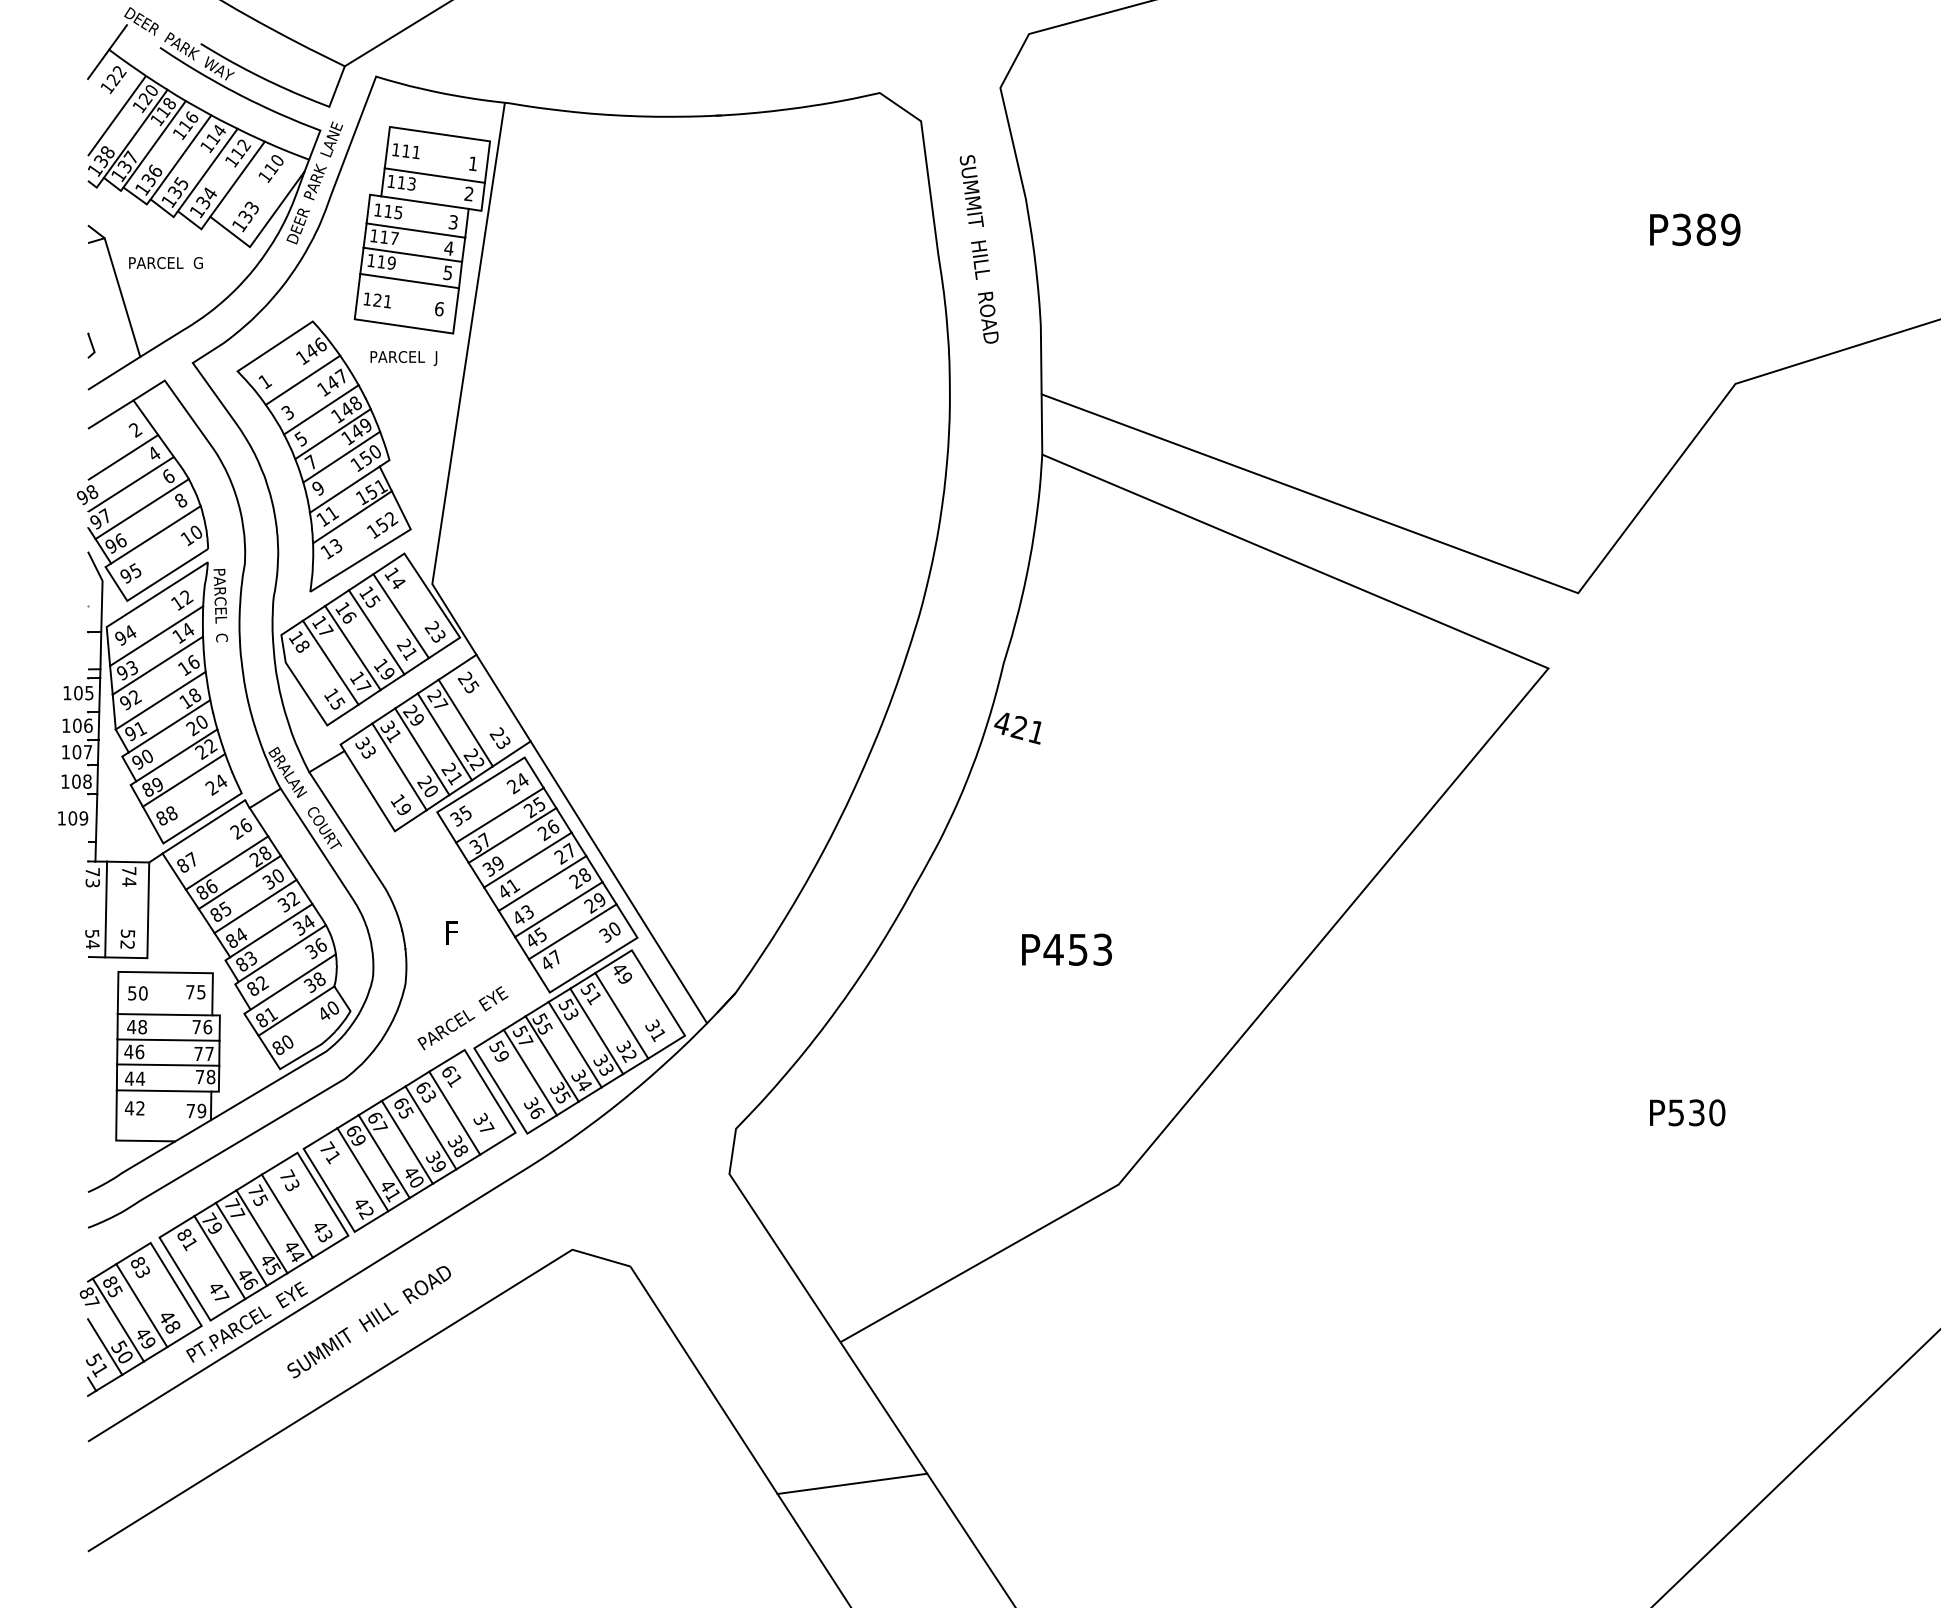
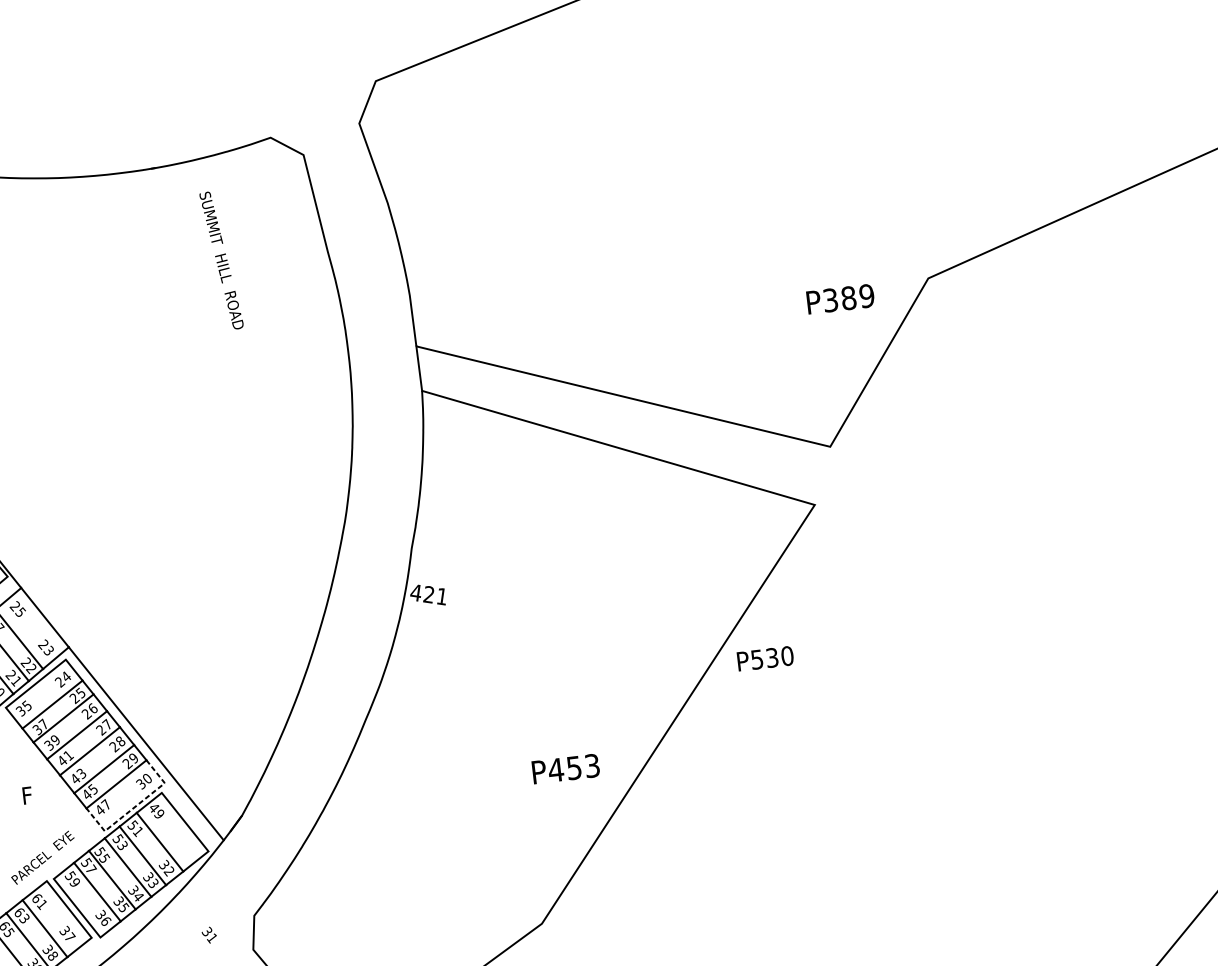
text: (1695, 229) -> (840, 298), moved
text: (978, 249) -> (221, 260), moved
text: (1066, 949) -> (565, 768), moved
line: (593, 965) -> (134, 807), solid -> dashed
text: (654, 1030) -> (208, 935), moved
text: (1687, 1112) -> (765, 658), moved

